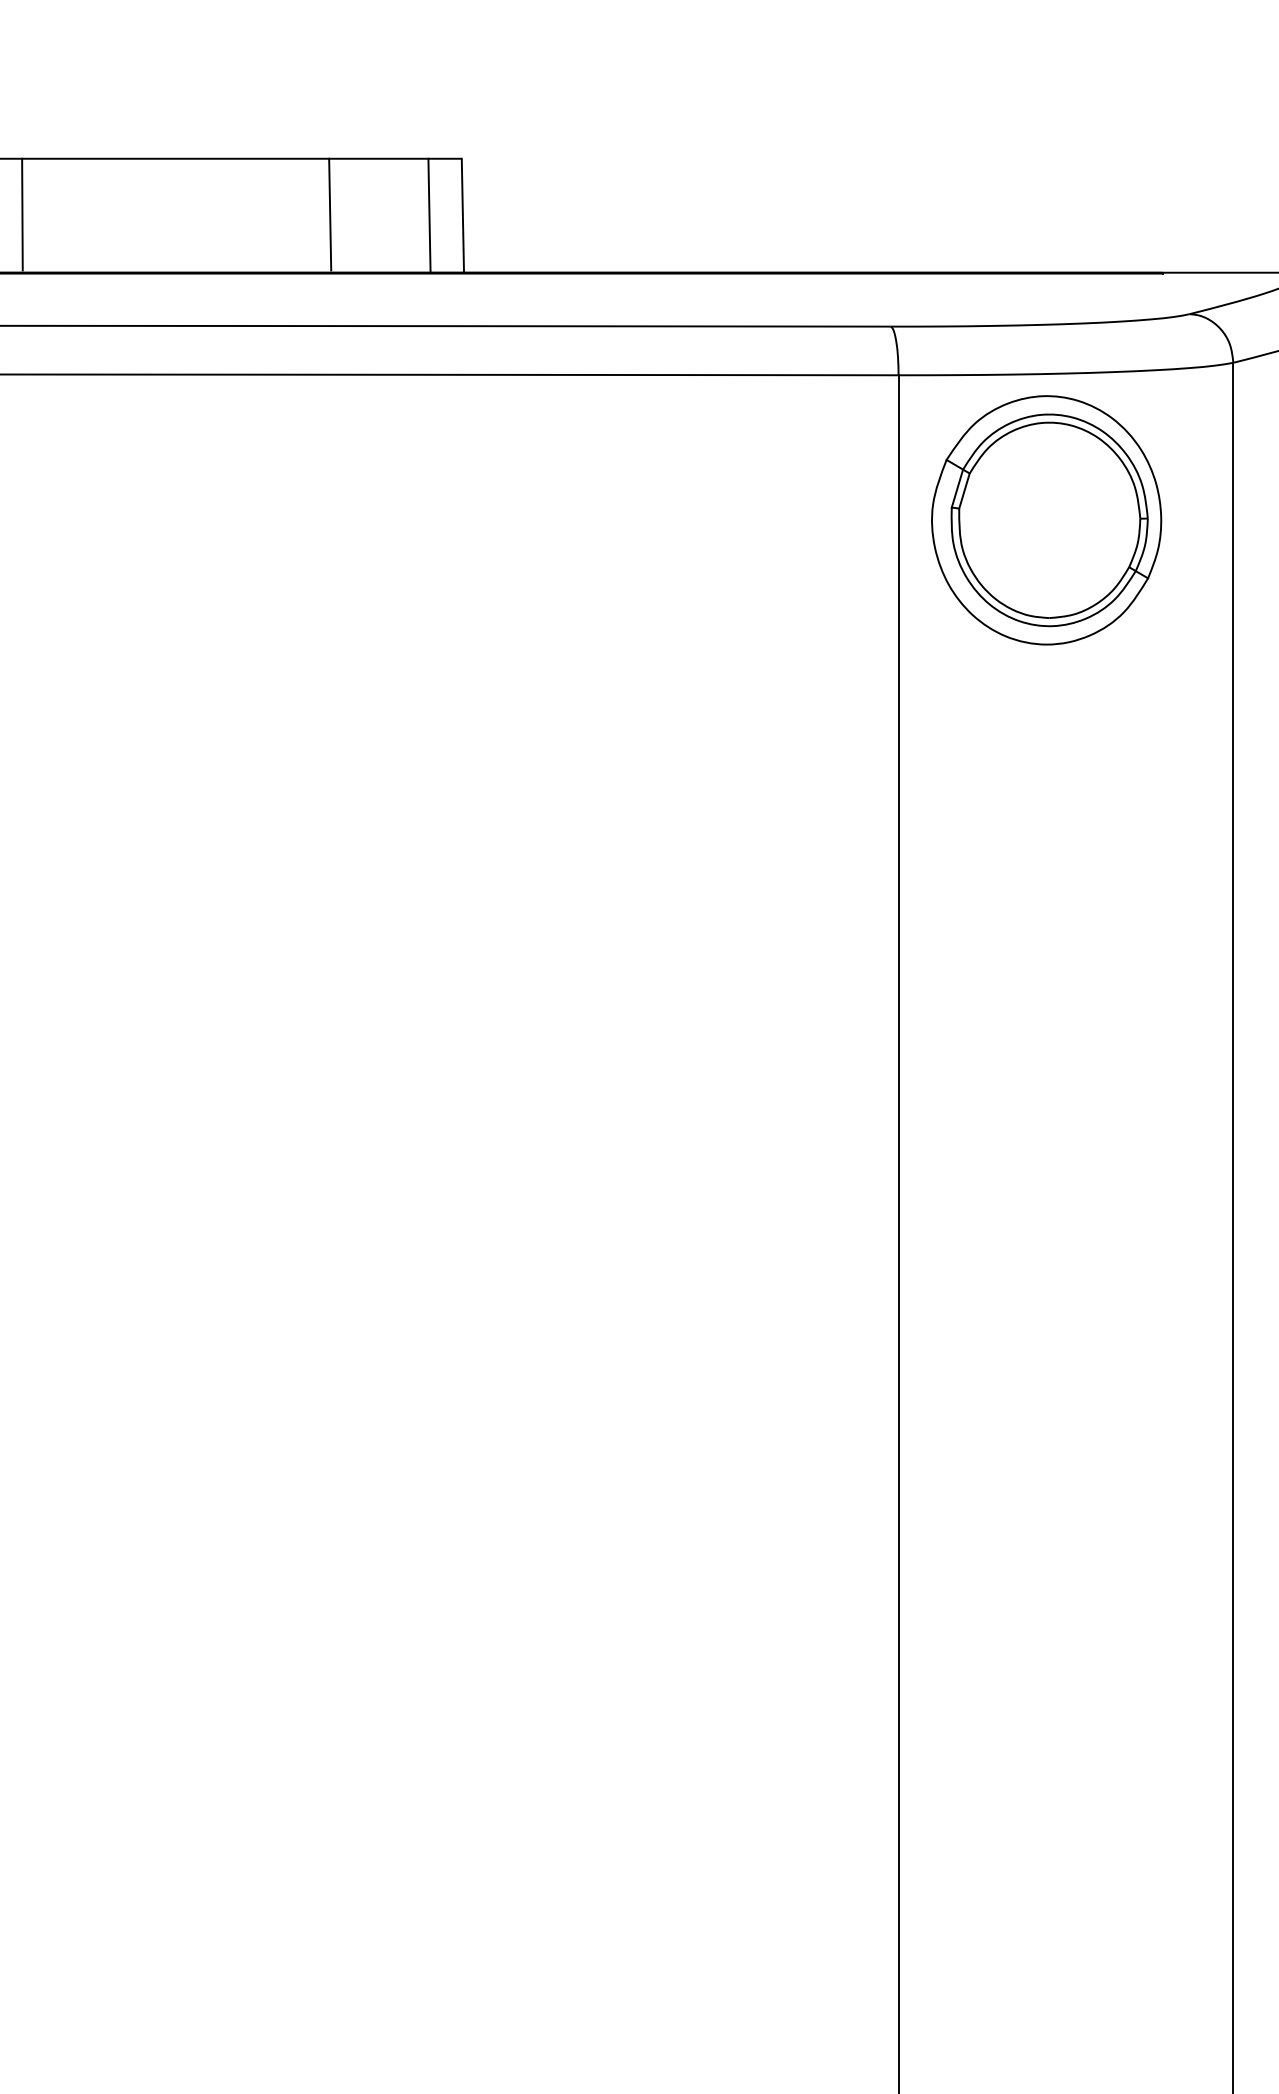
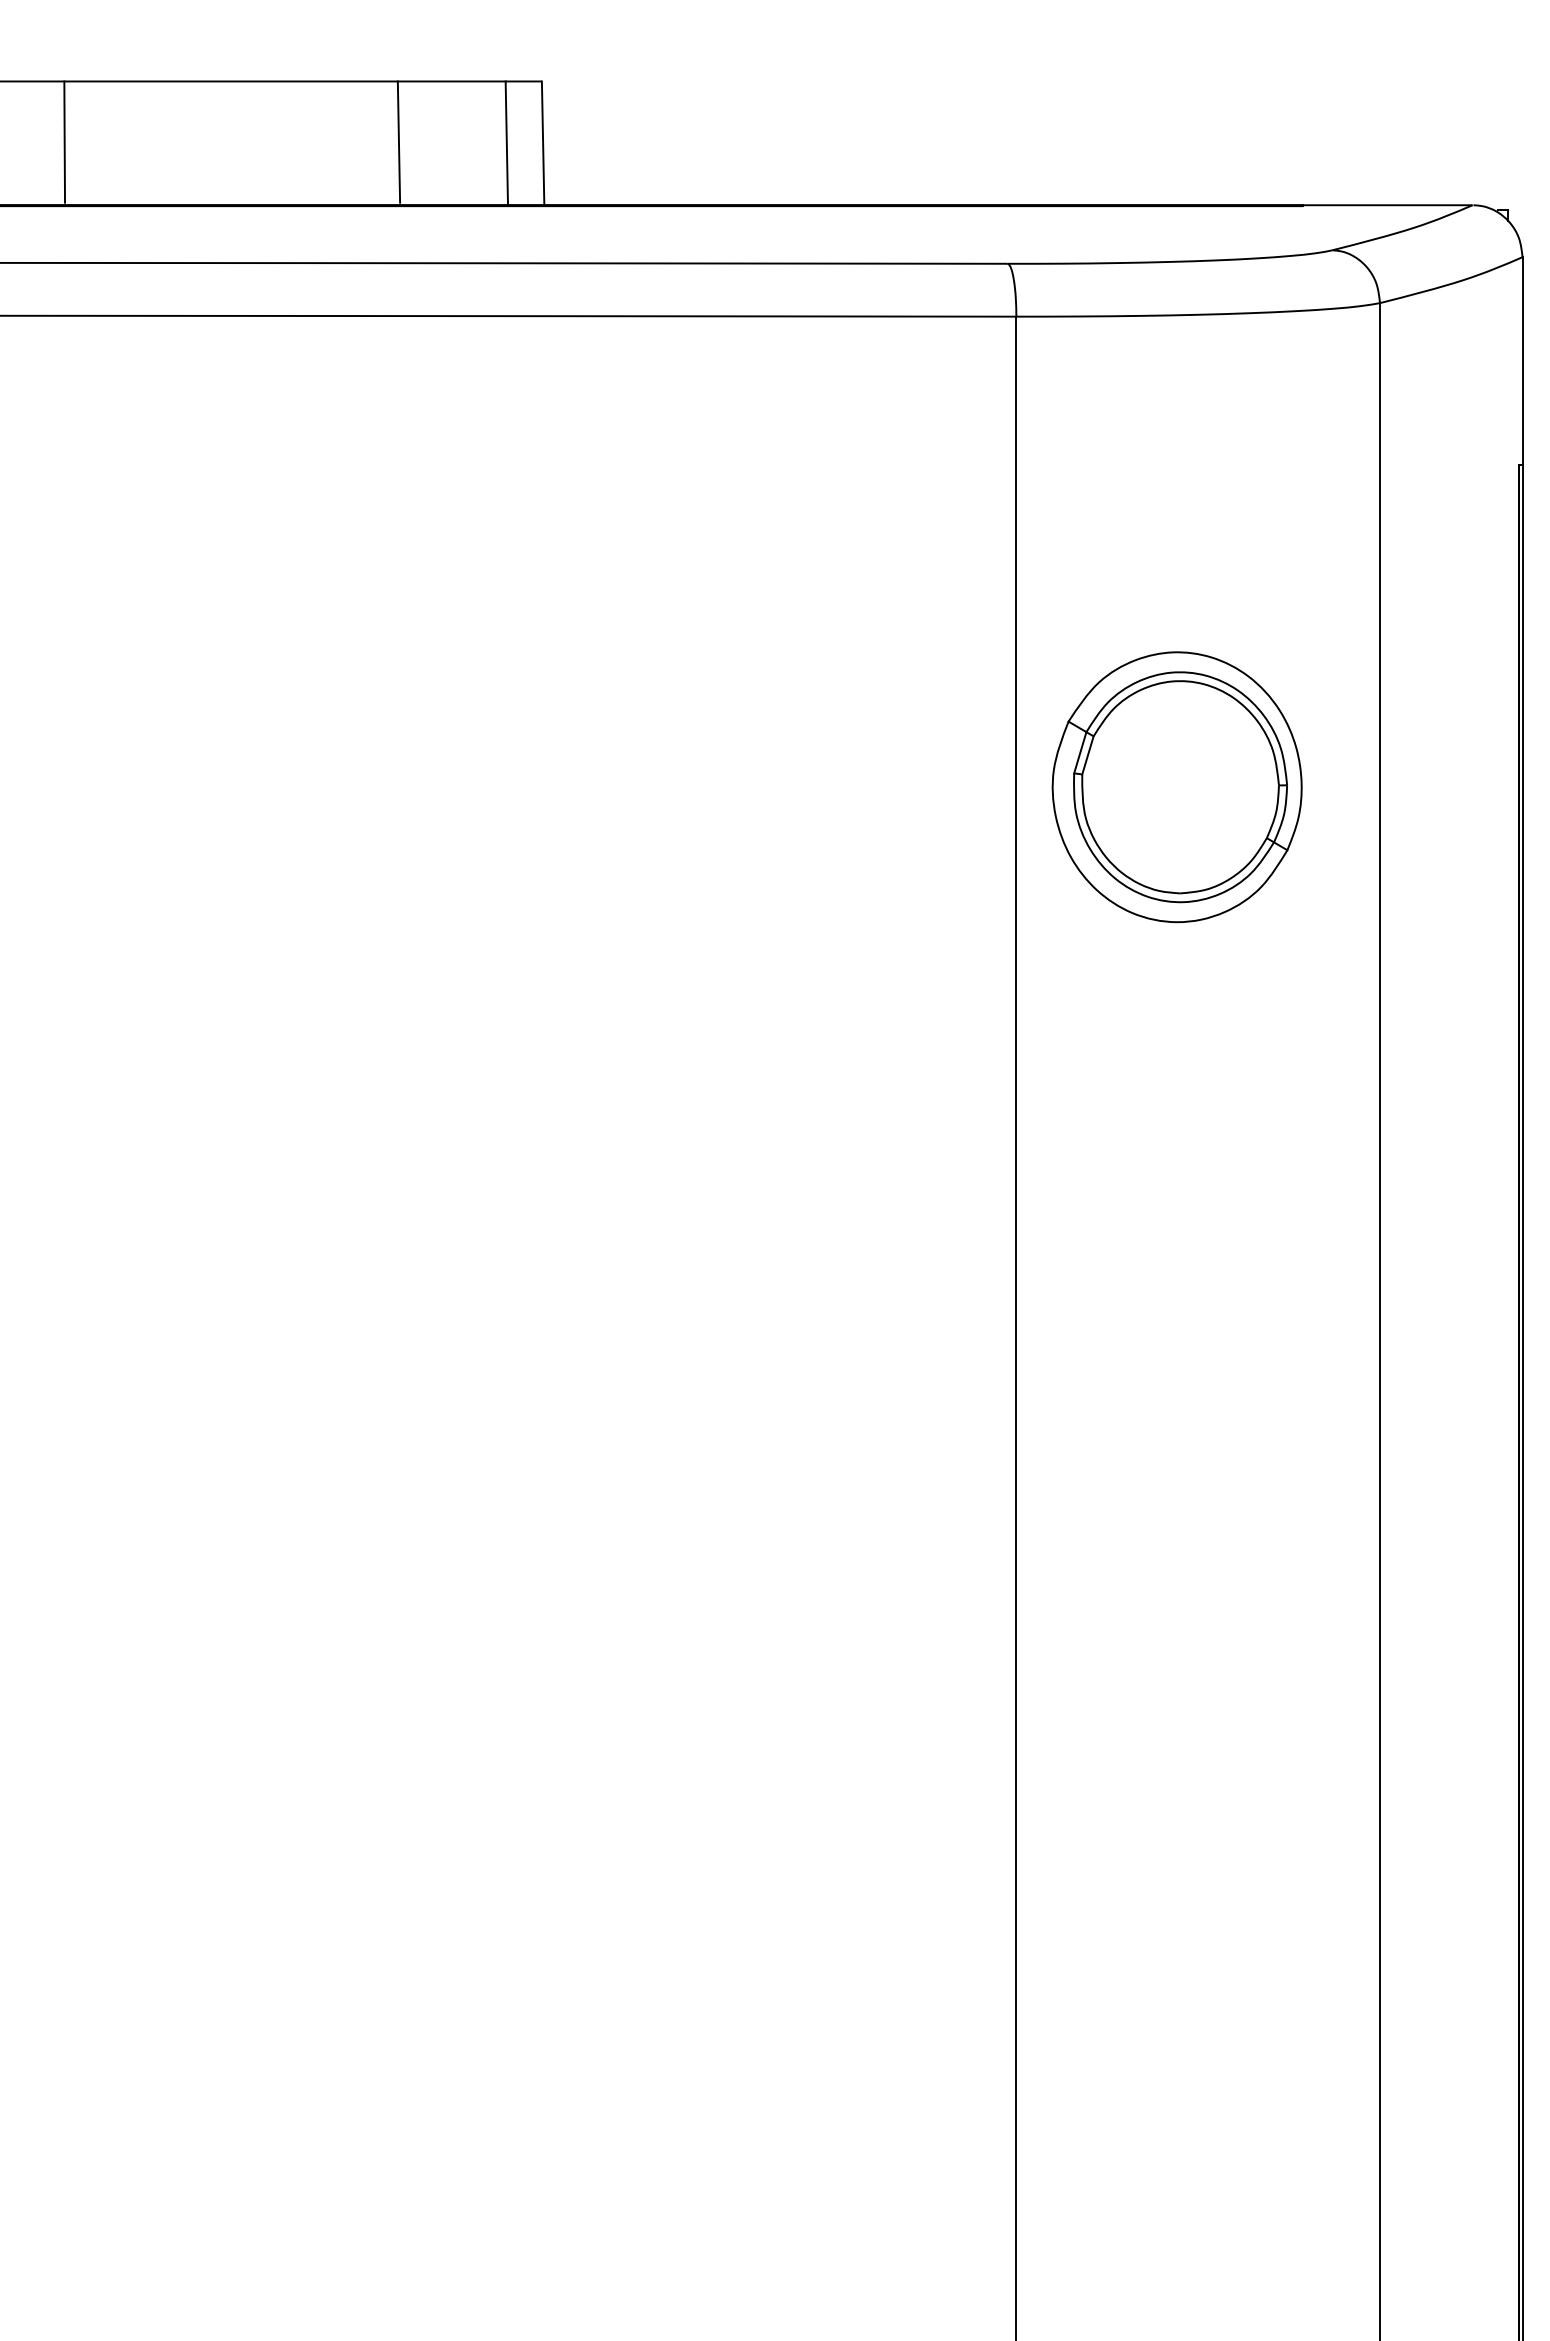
part: (1045, 520) -> (1176, 787), moved

